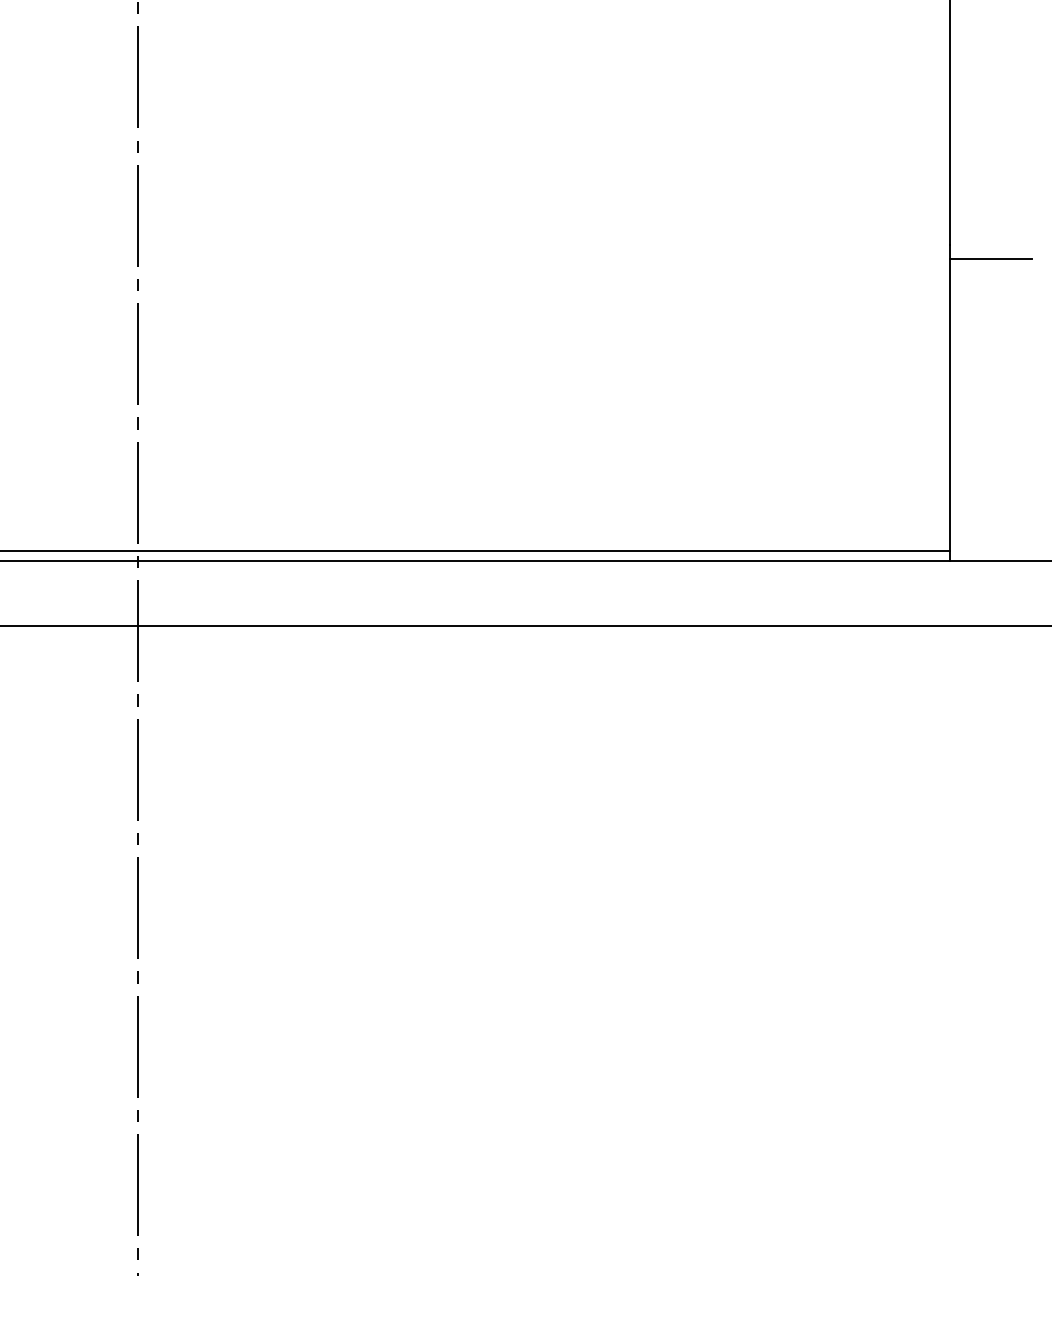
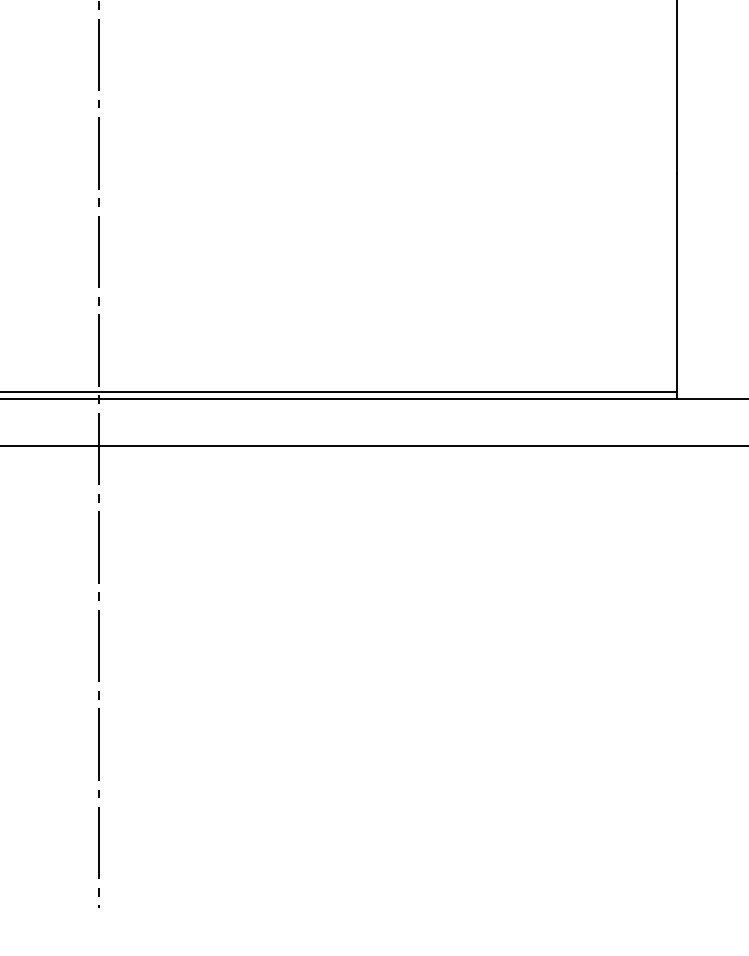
line: (990, 259) -> (705, 184), removed

